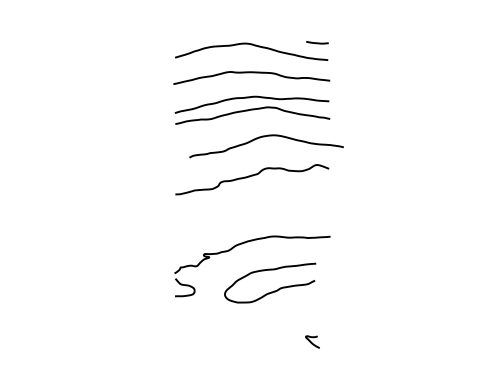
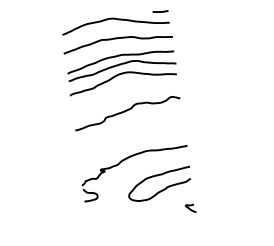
curve: (264, 137) -> (120, 74), moved
curve: (274, 290) -> (163, 189), moved
curve: (311, 341) -> (190, 208), moved

